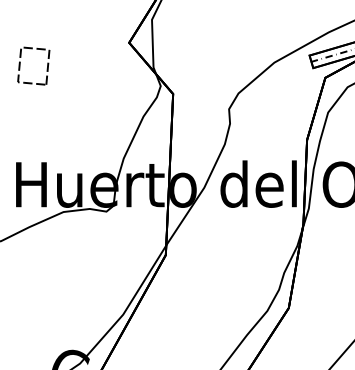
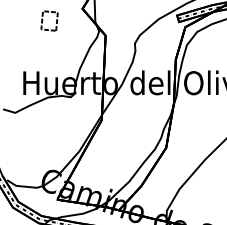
part: (33, 65) -> (49, 20), moved

